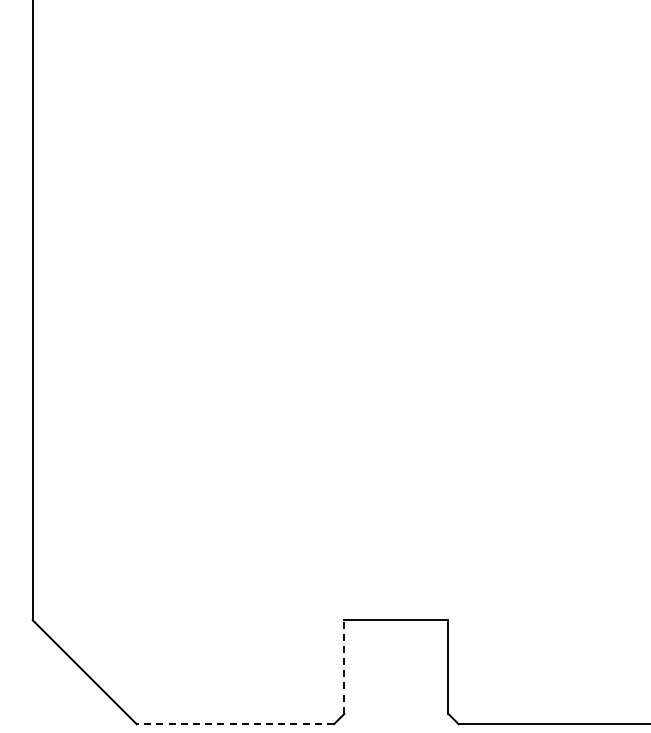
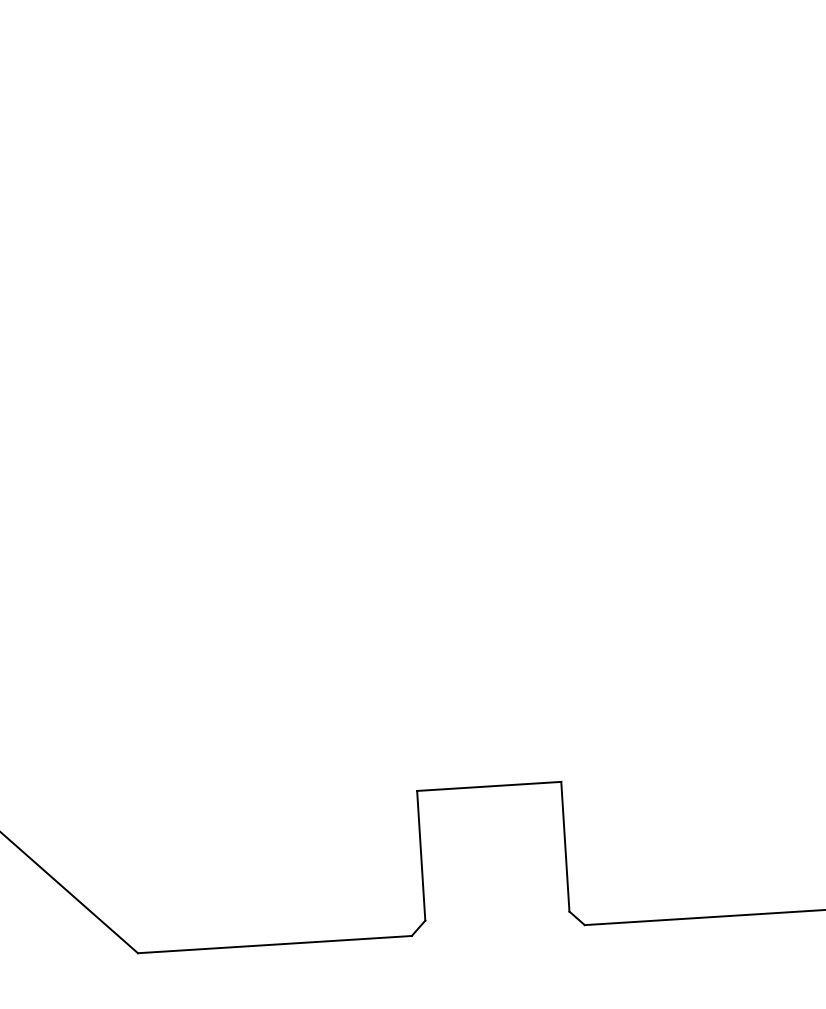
line: (344, 667) -> (421, 856), dashed -> solid
line: (235, 724) -> (275, 944), dashed -> solid

